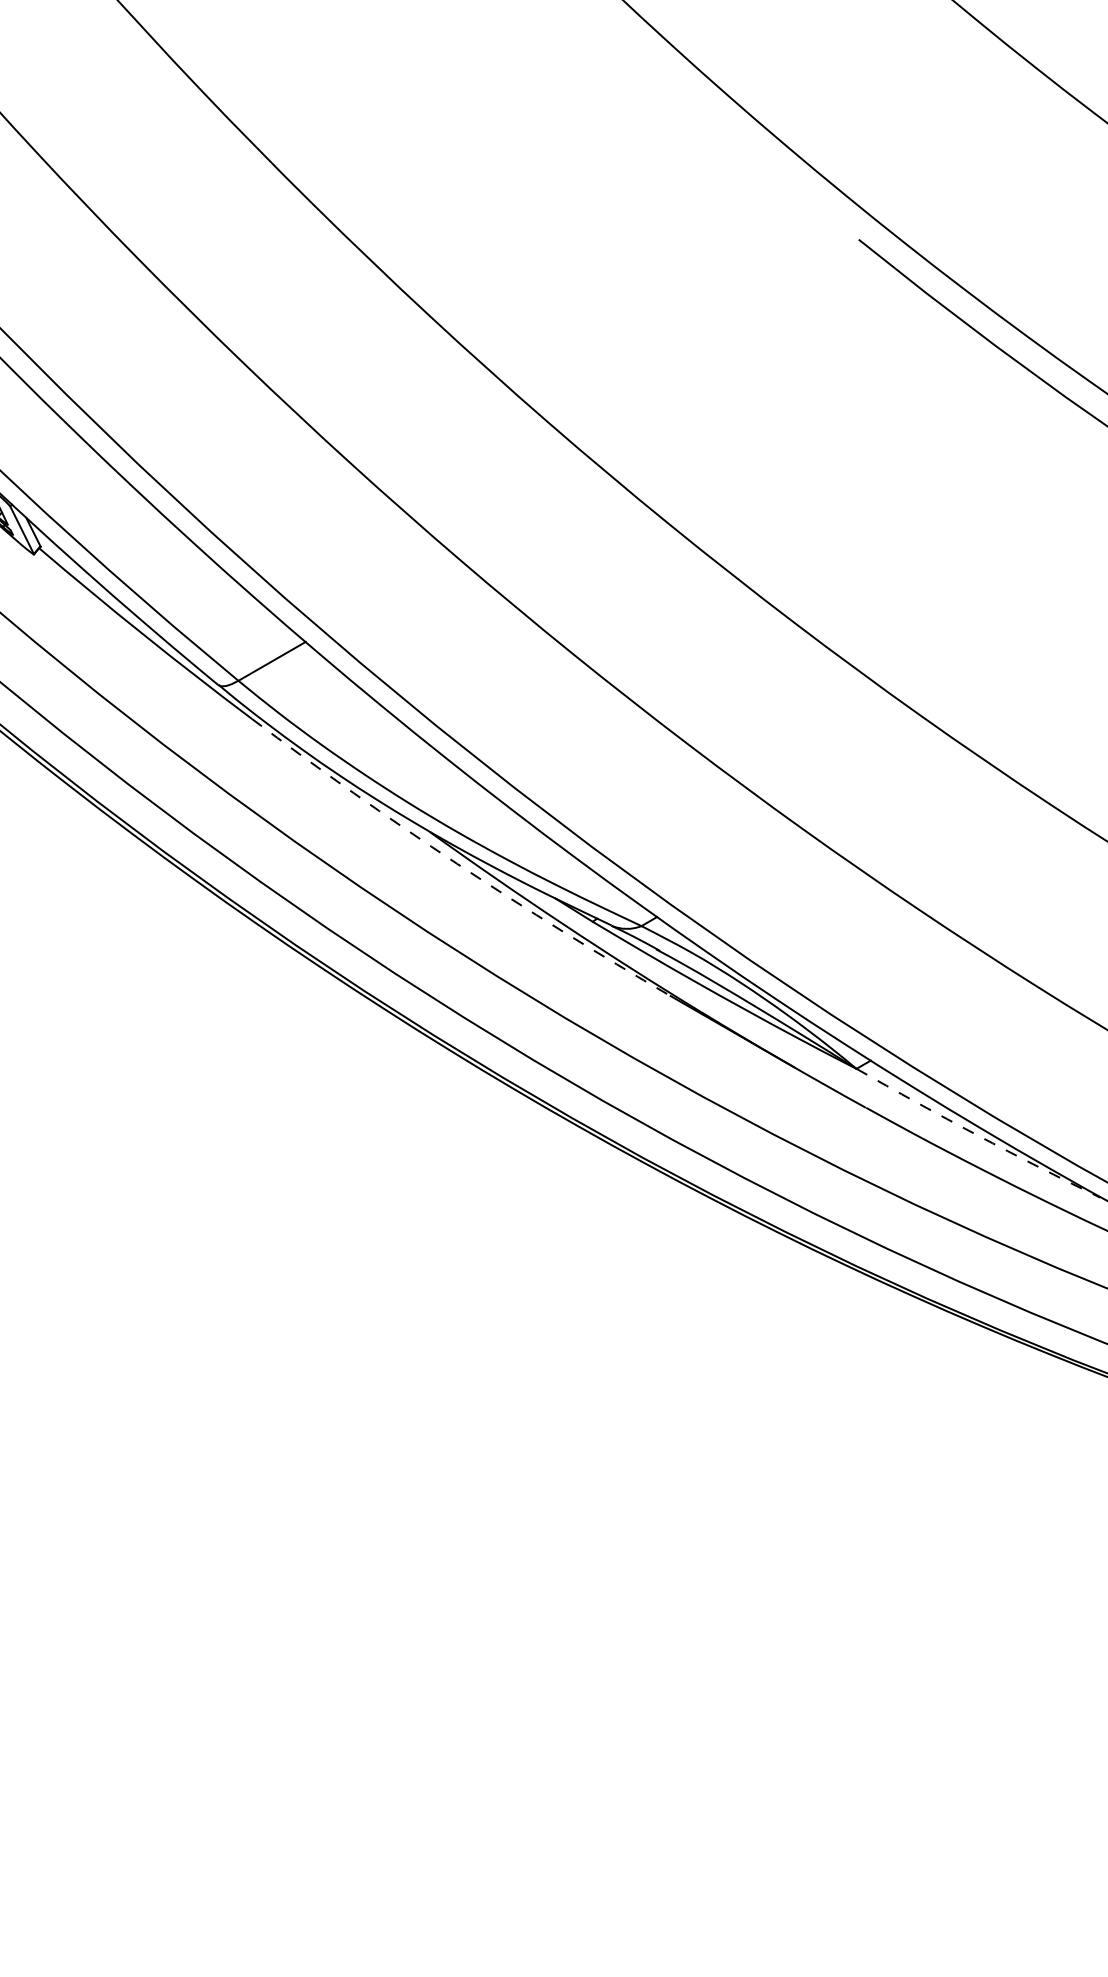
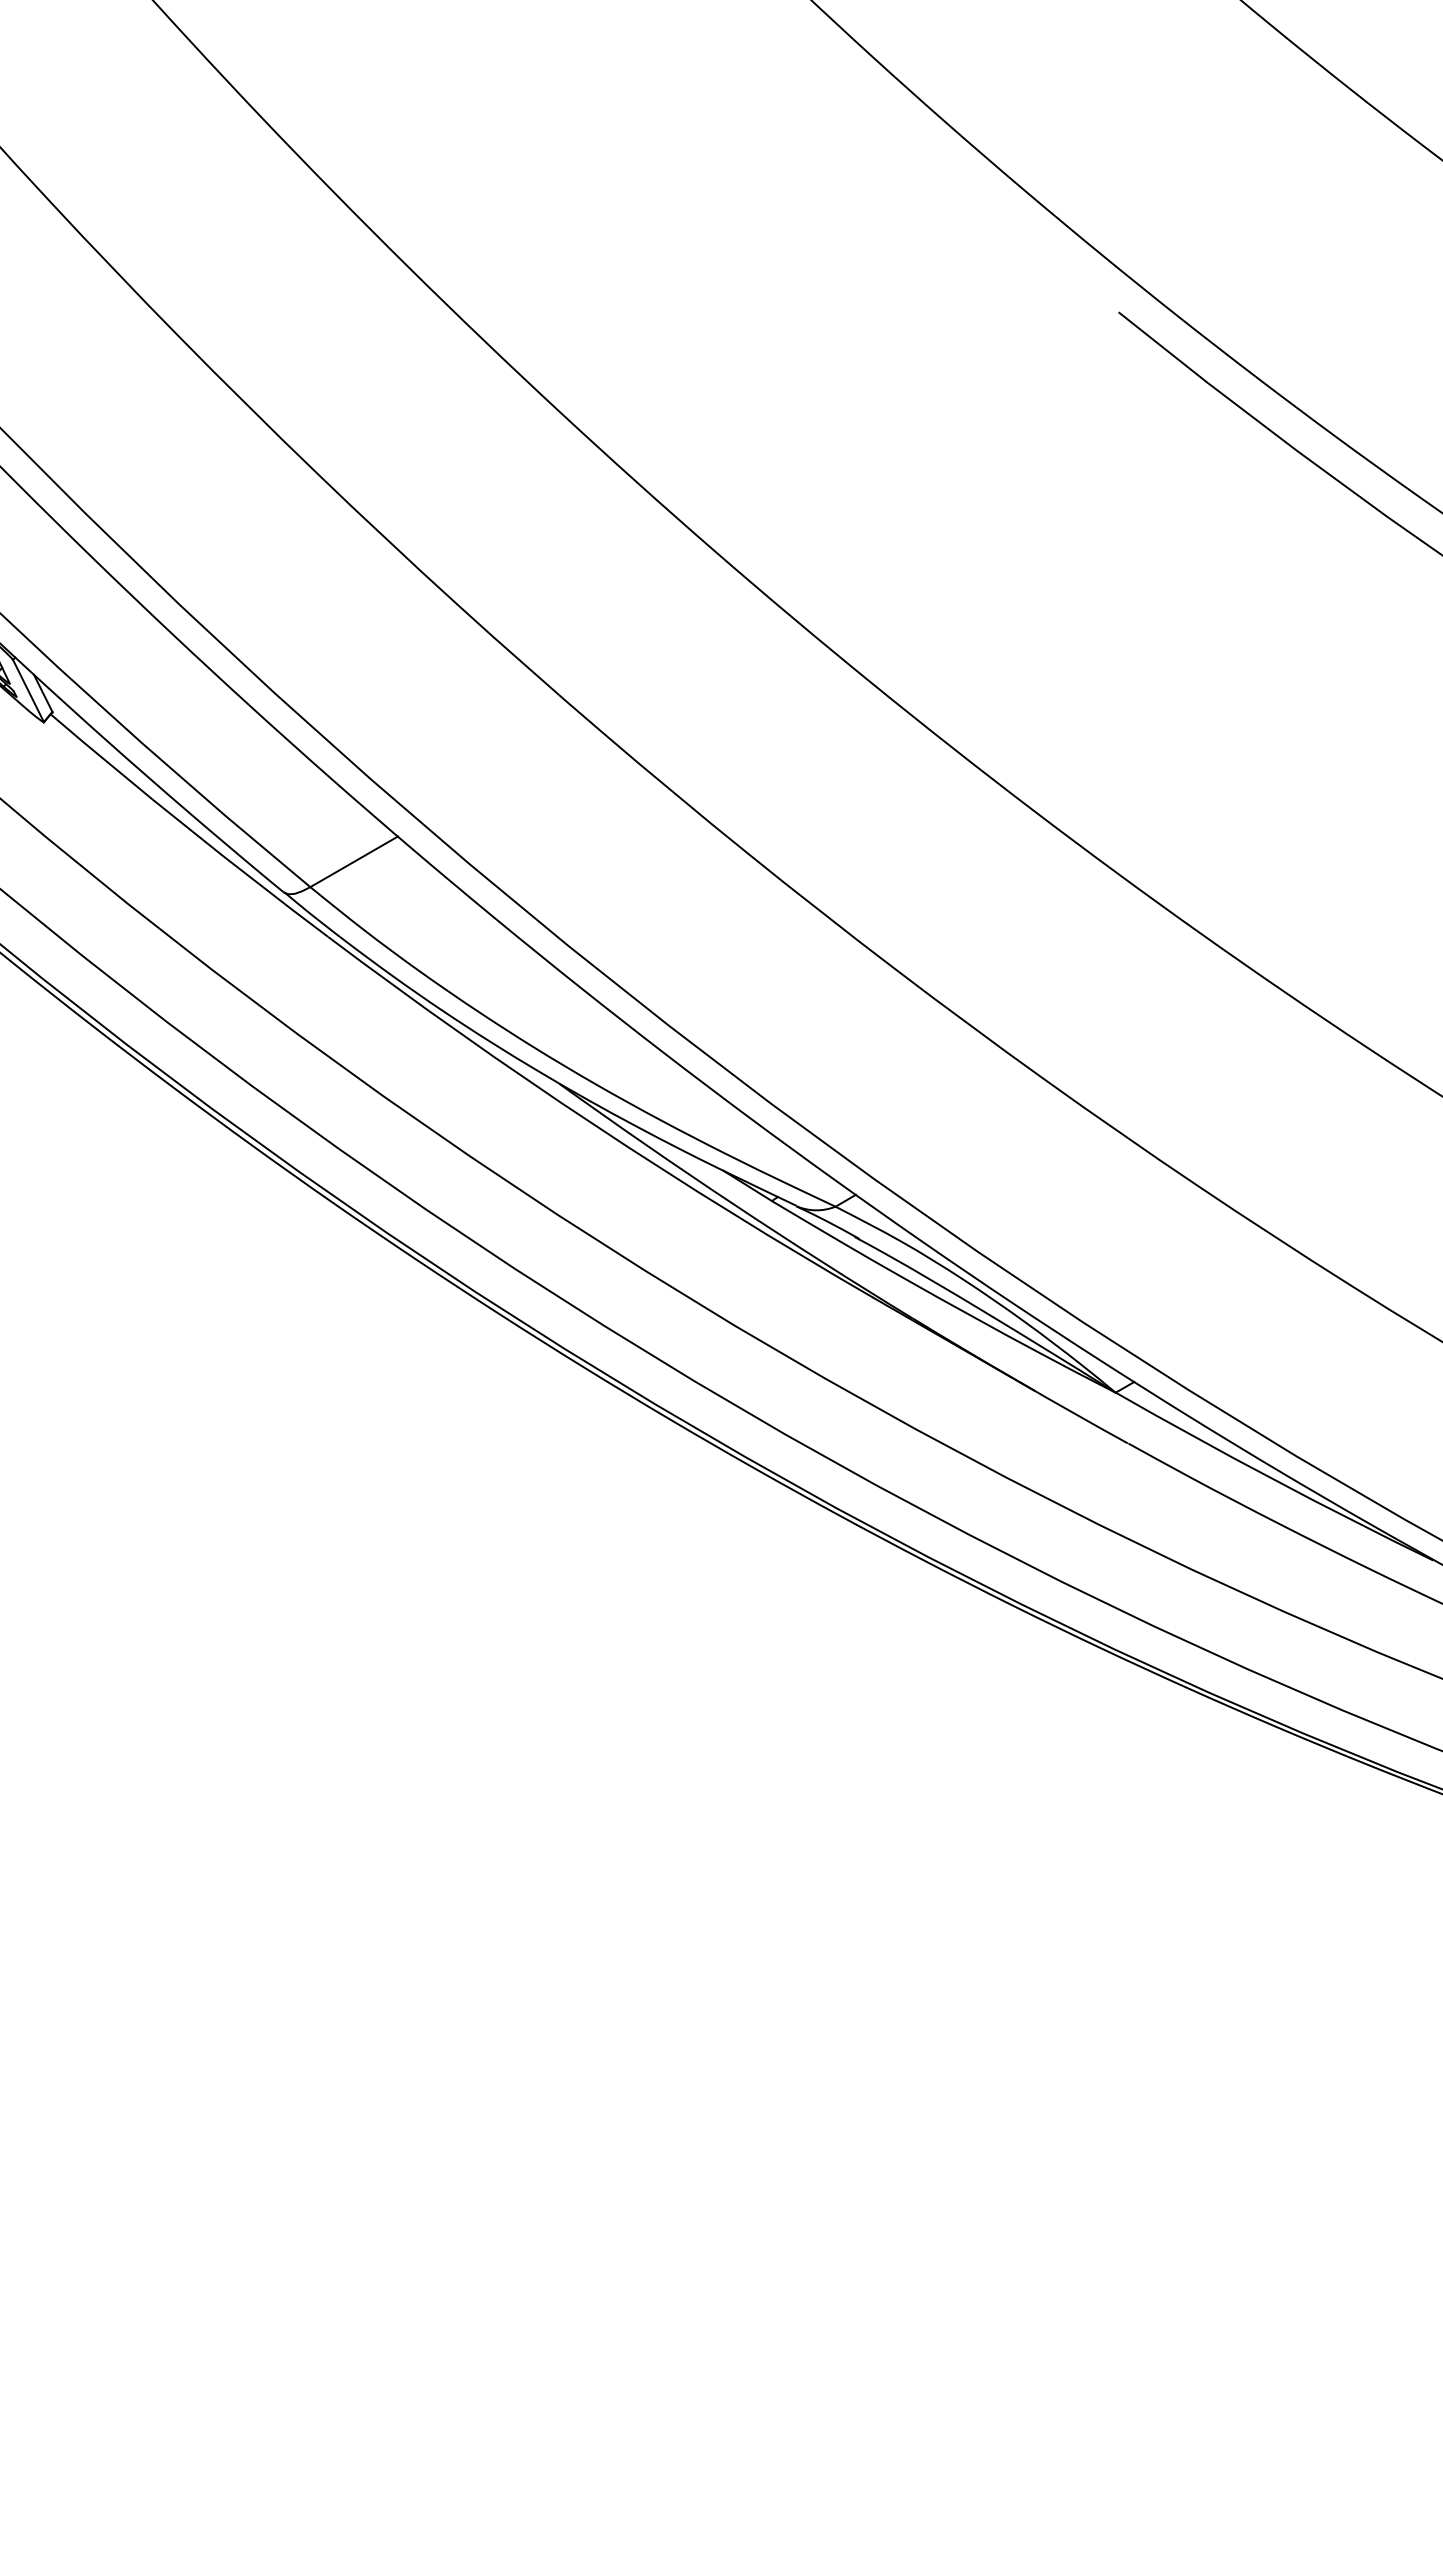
arc: (457, 863) -> (595, 1125), dashed -> solid
arc: (977, 1135) -> (1273, 1479), dashed -> solid

